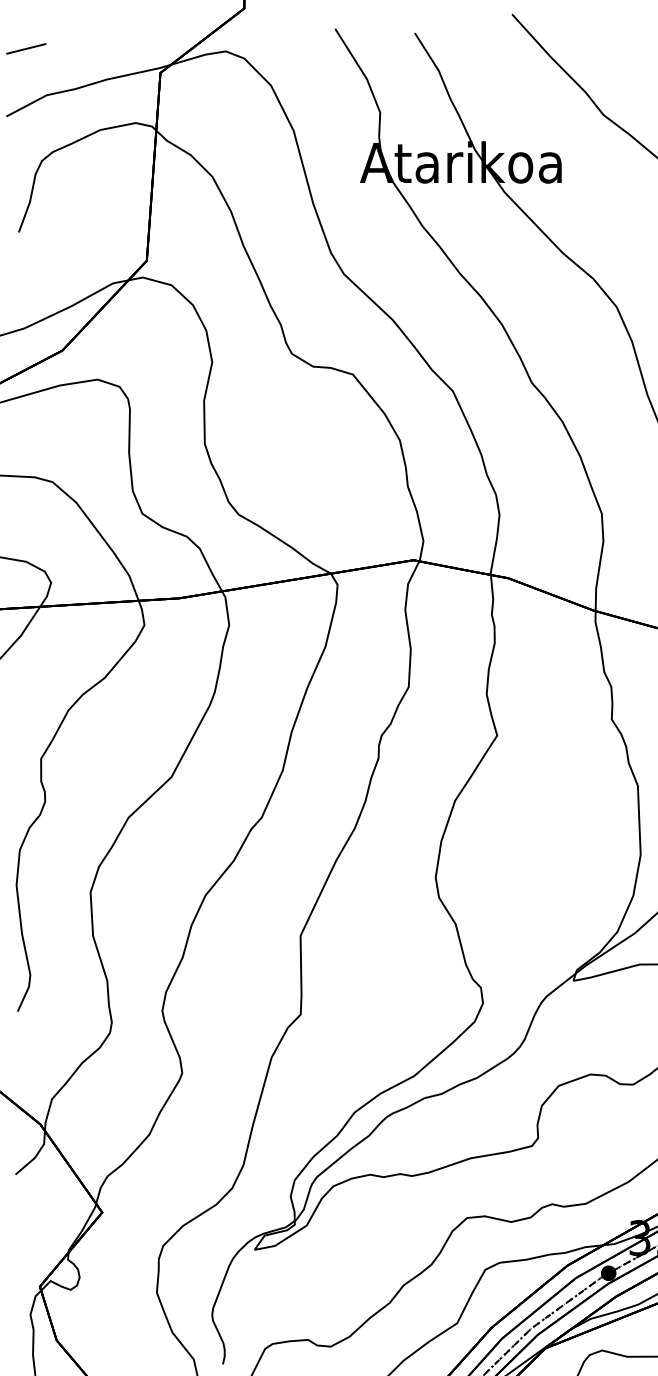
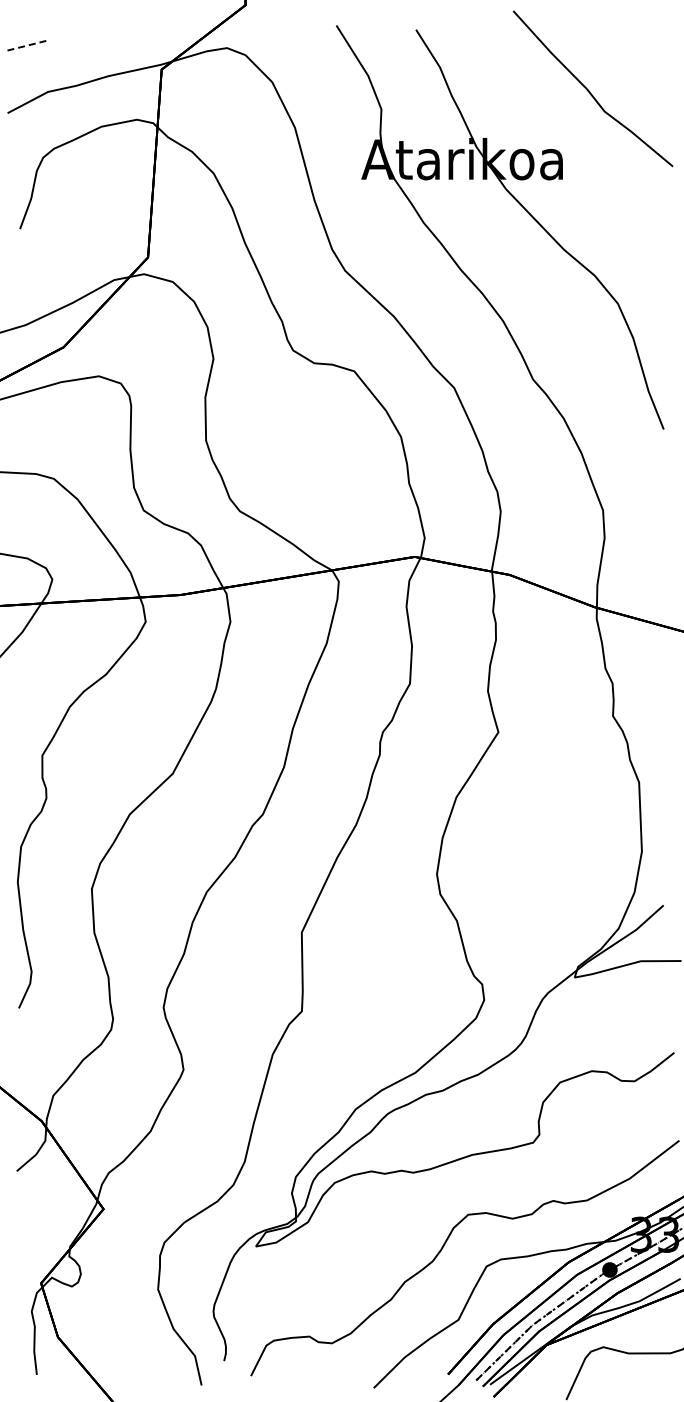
line: (26, 48) -> (27, 45), solid -> dashed

